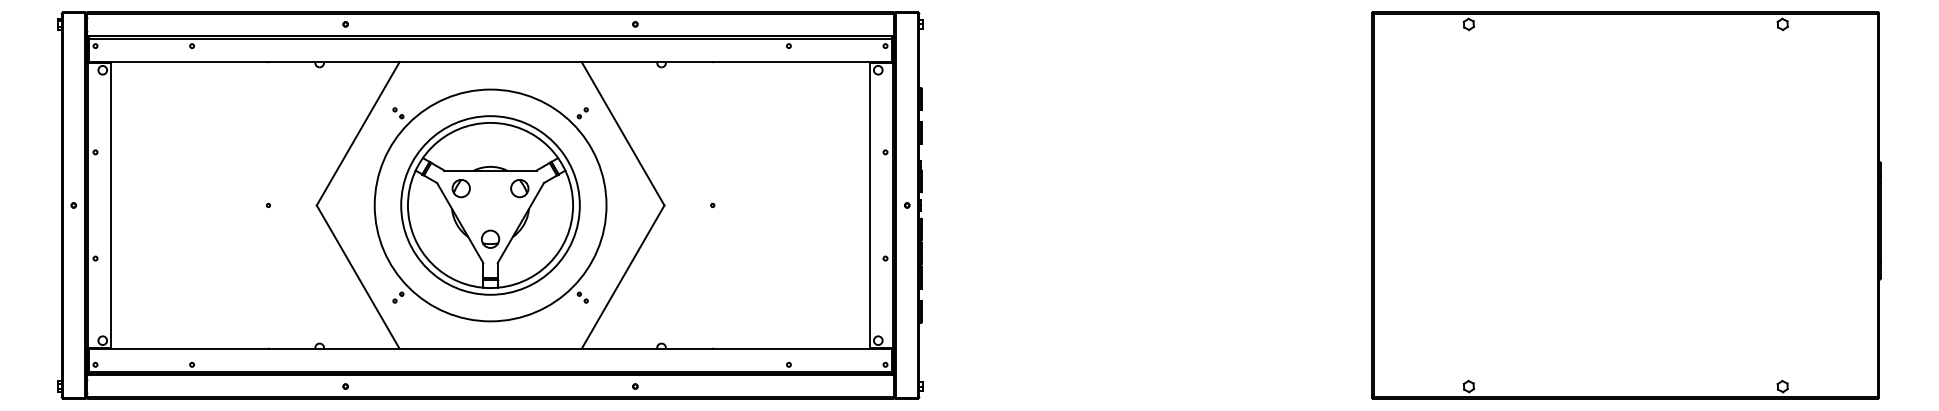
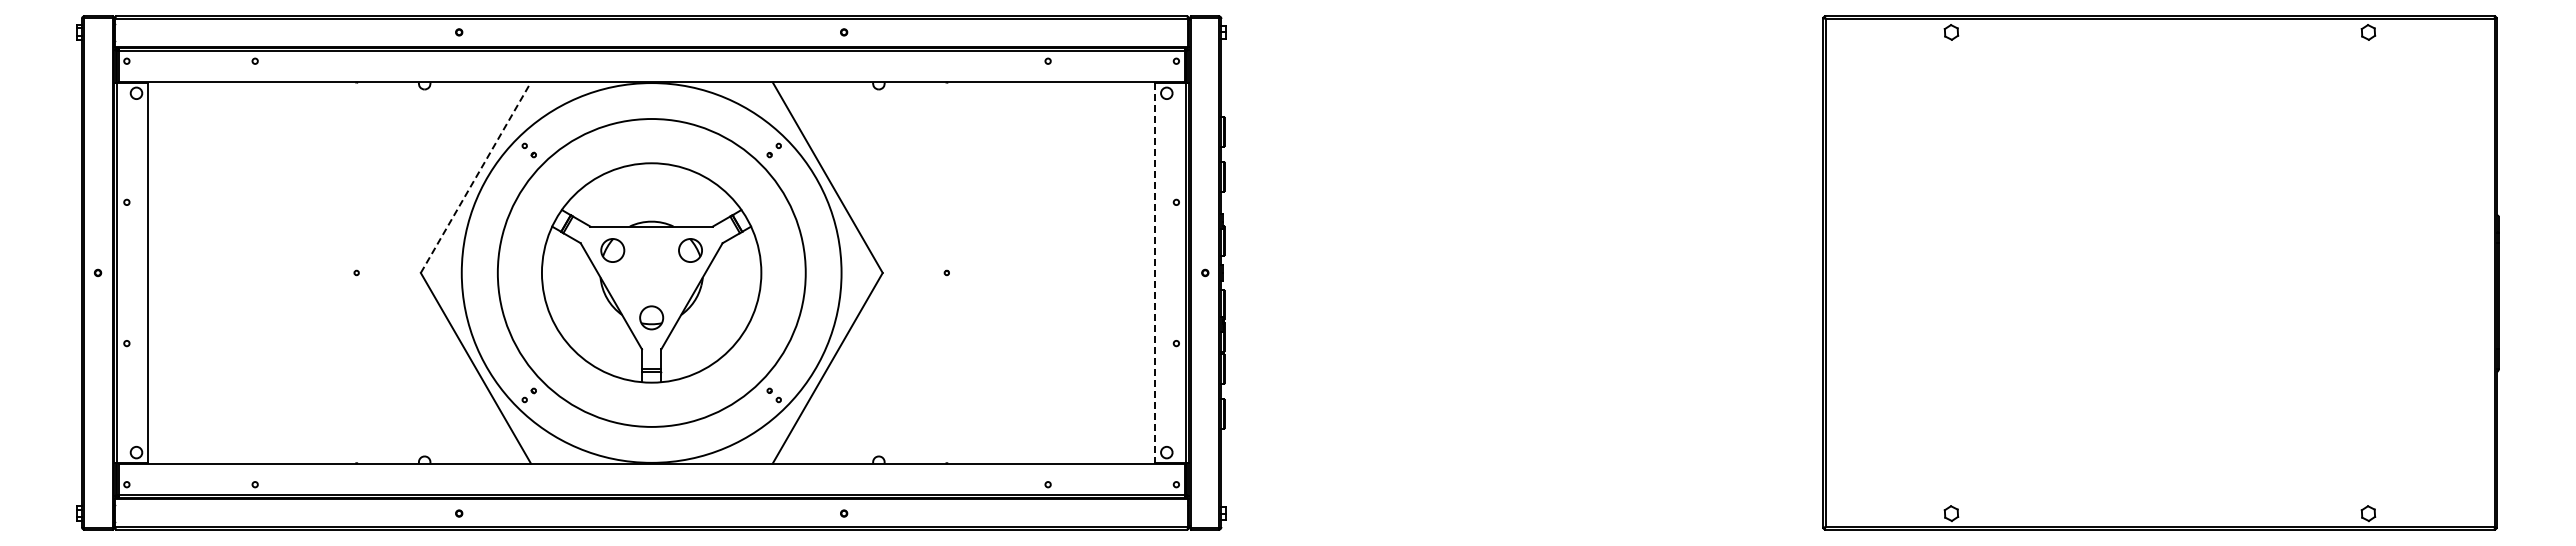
line: (358, 133) -> (476, 177), solid -> dashed
circle: (490, 205) -> (651, 272), size x1.6
line: (869, 205) -> (1155, 272), solid -> dashed

